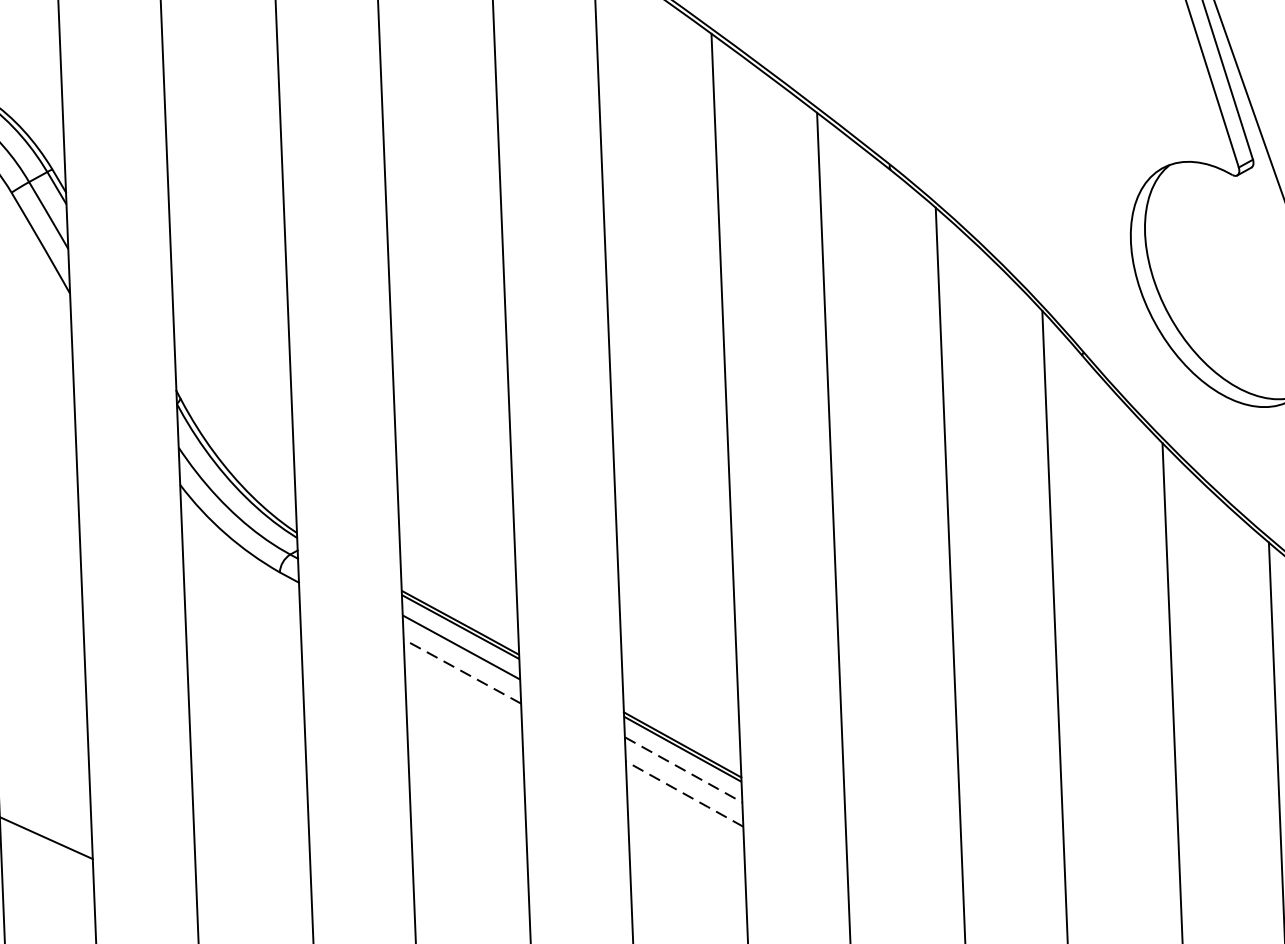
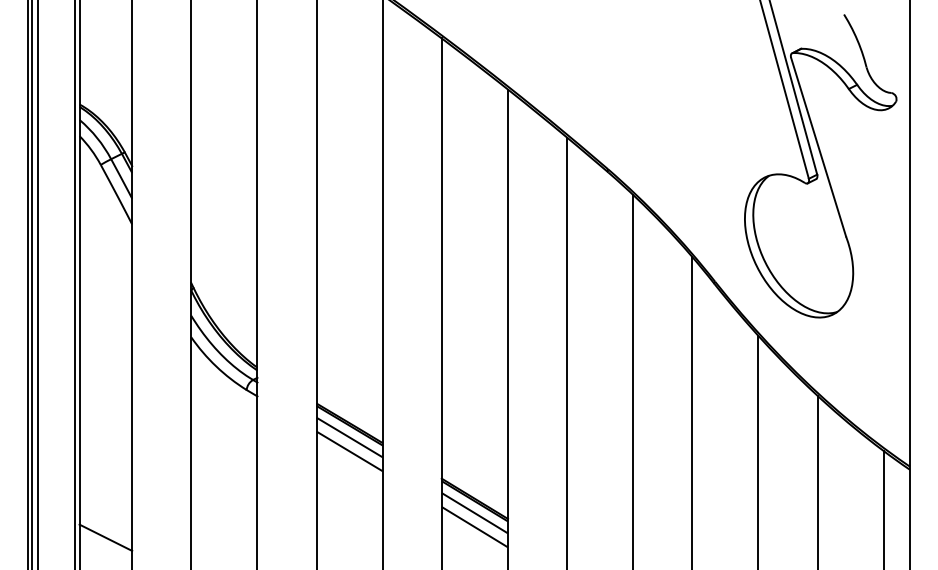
line: (460, 670) -> (348, 450), dashed -> solid
line: (684, 770) -> (475, 513), dashed -> solid
line: (685, 794) -> (475, 527), dashed -> solid

